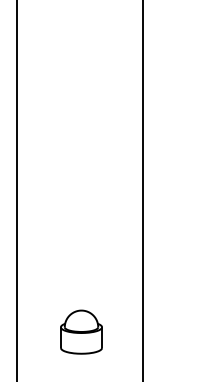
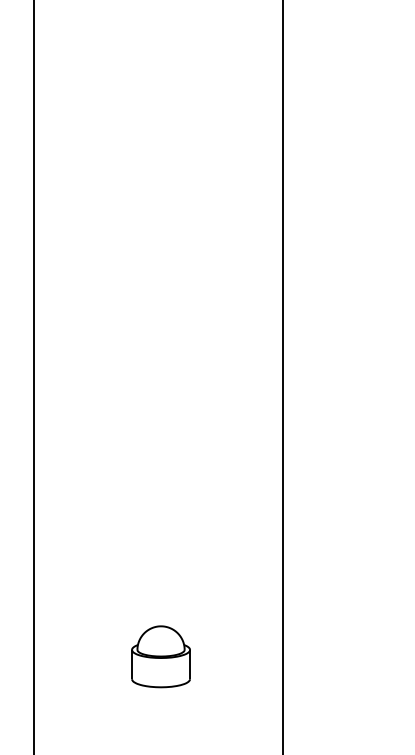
part: (81, 332) -> (161, 657), size x0.71

